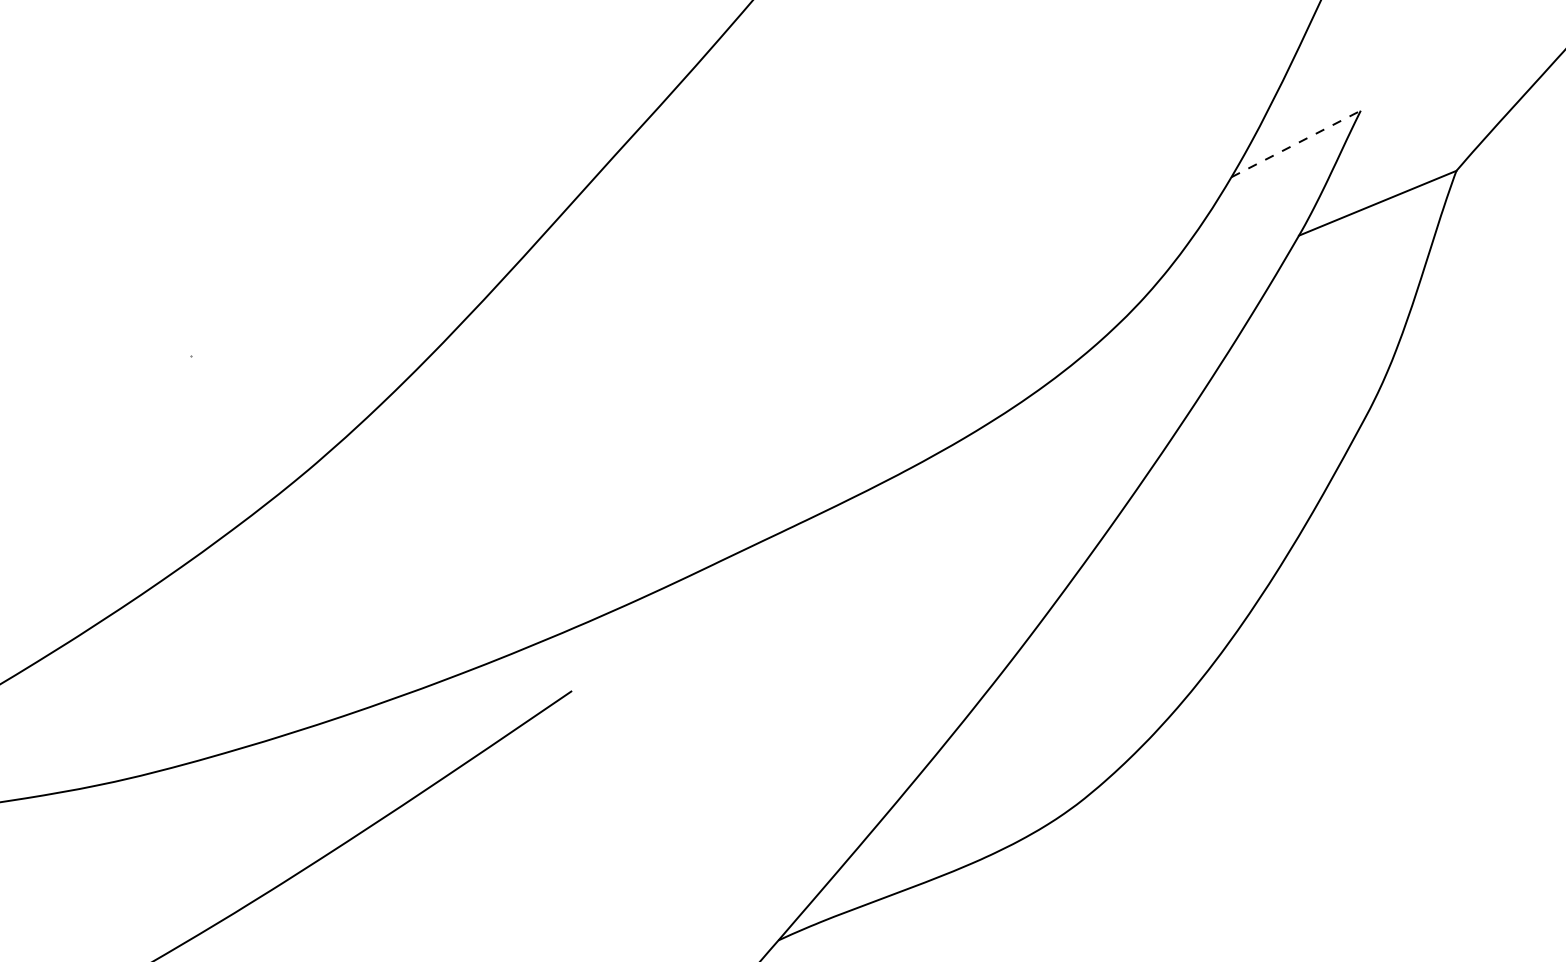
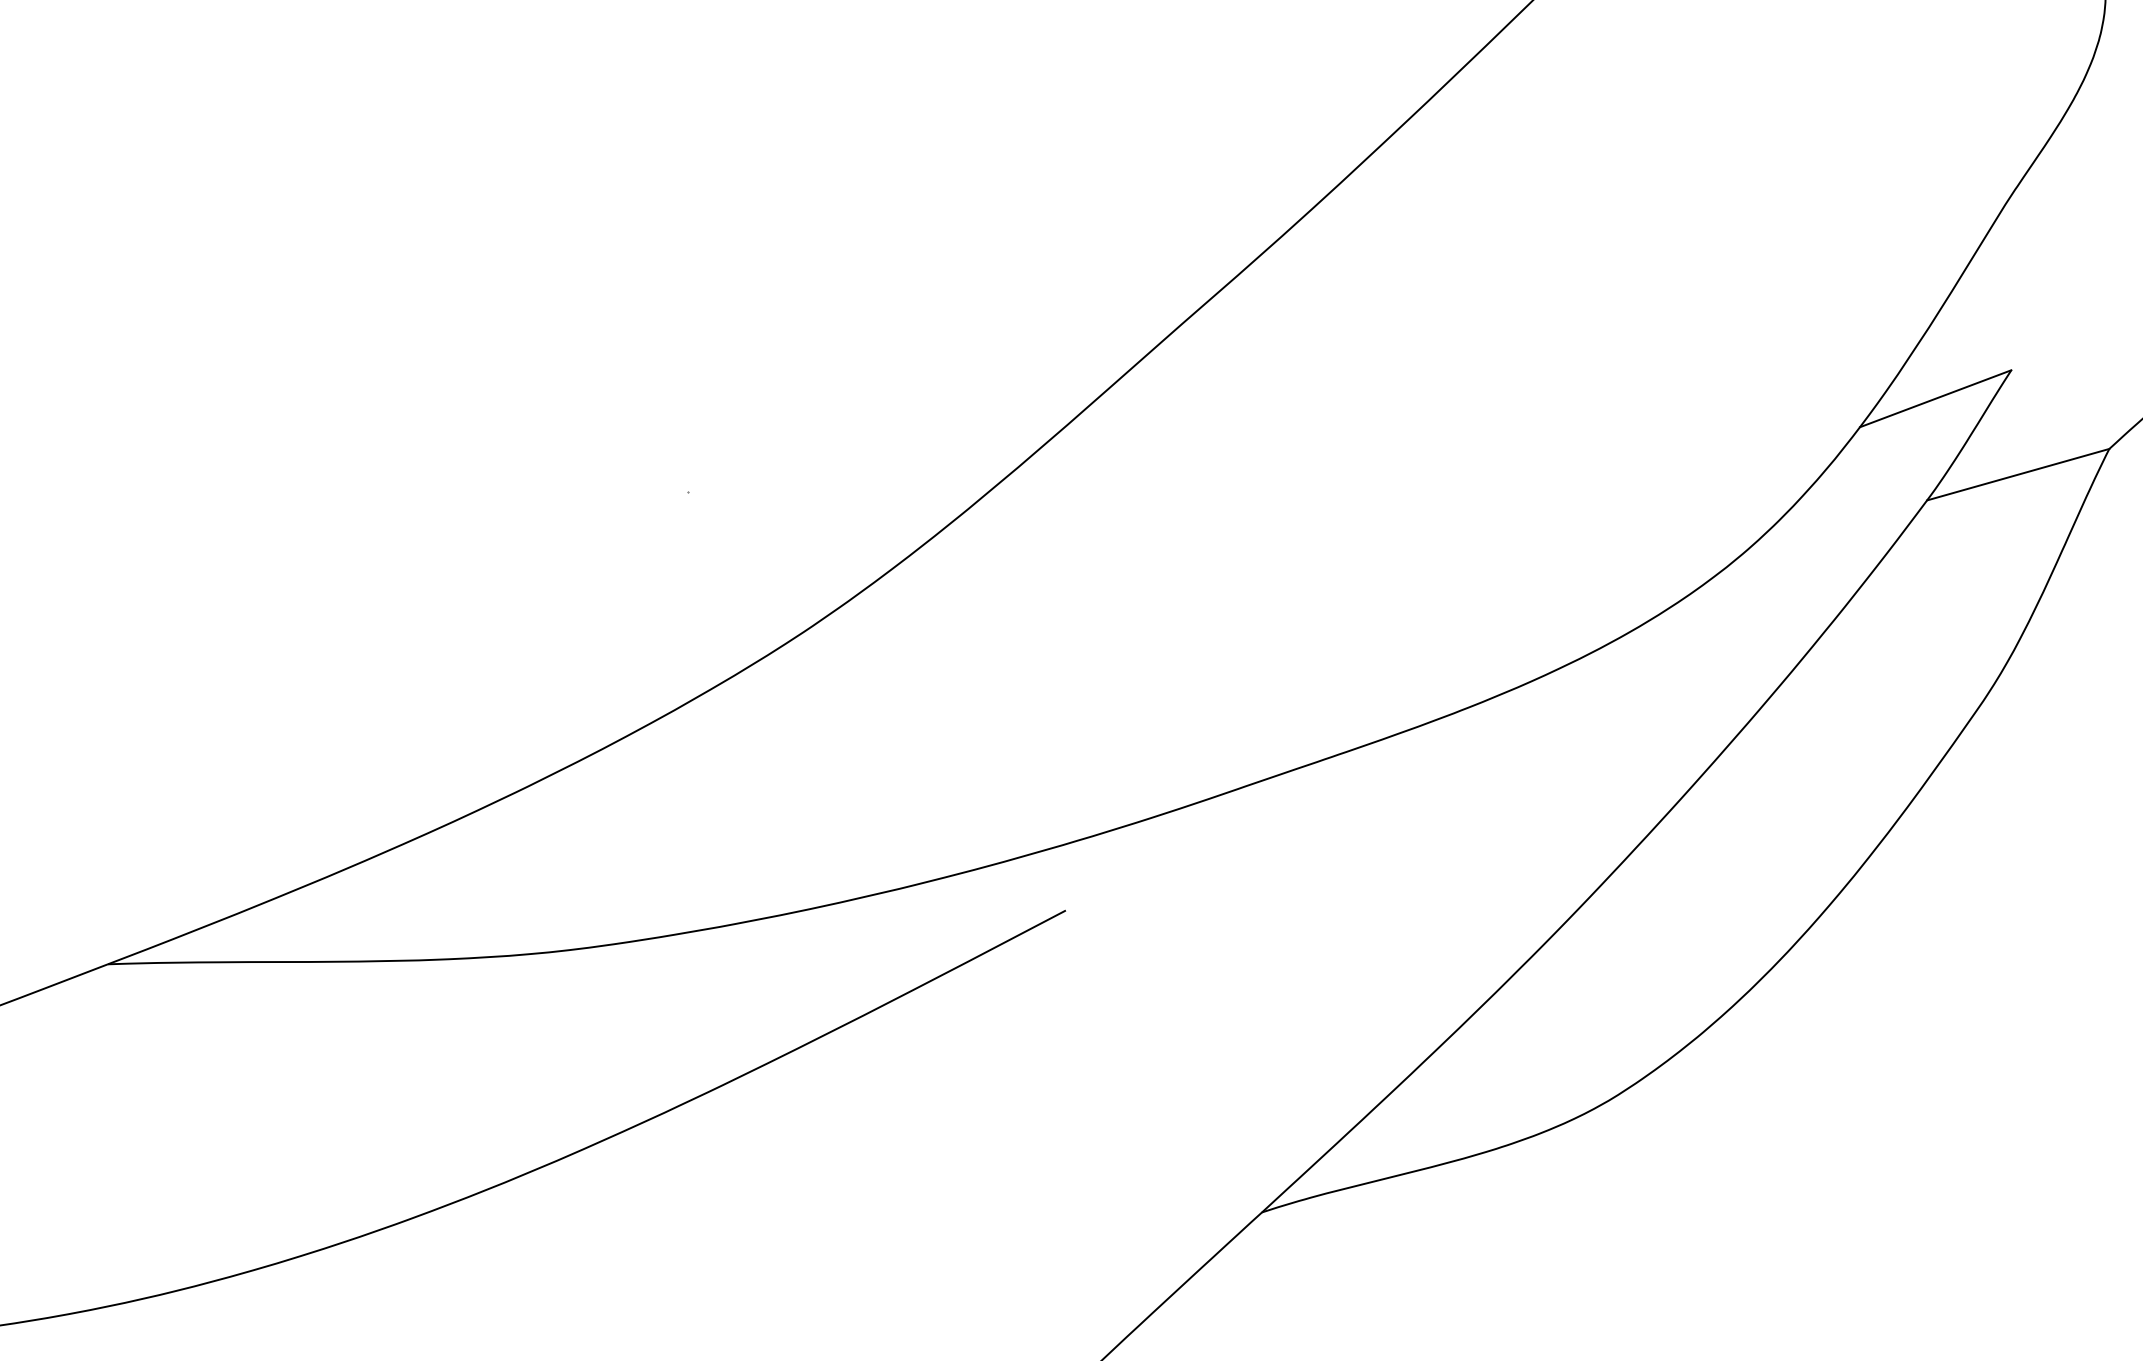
line: (1295, 143) -> (1935, 398), dashed -> solid

